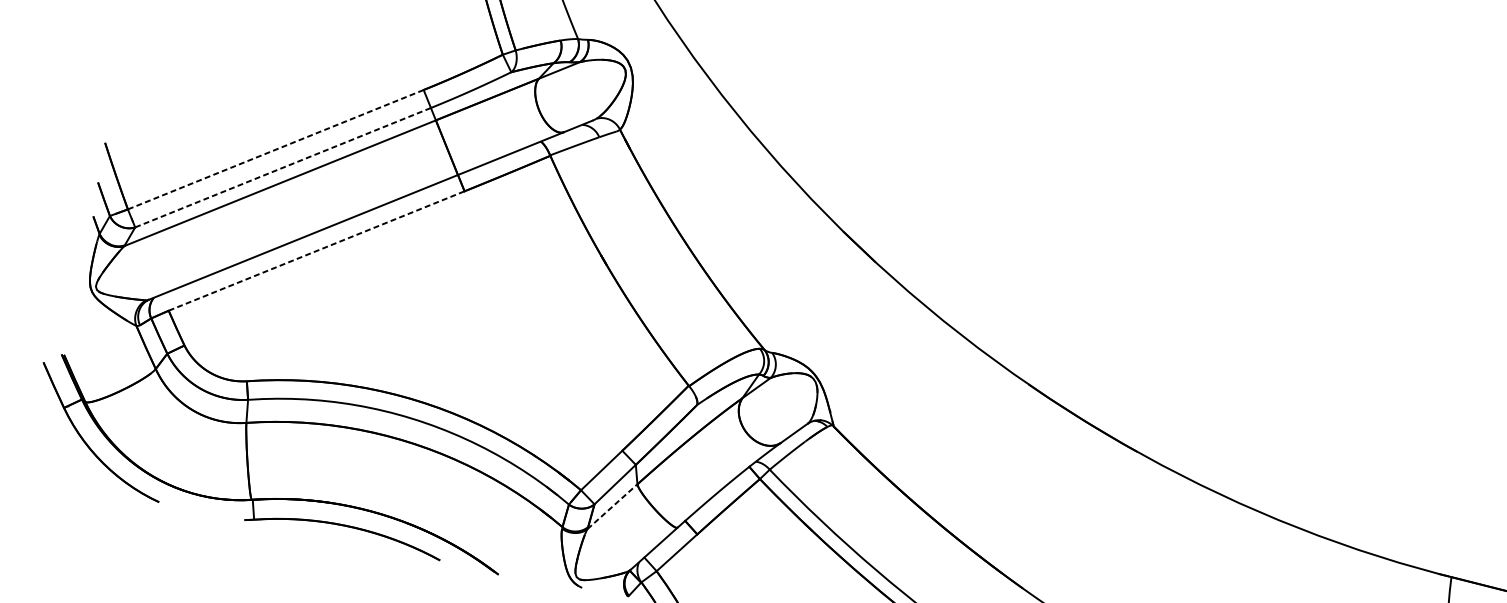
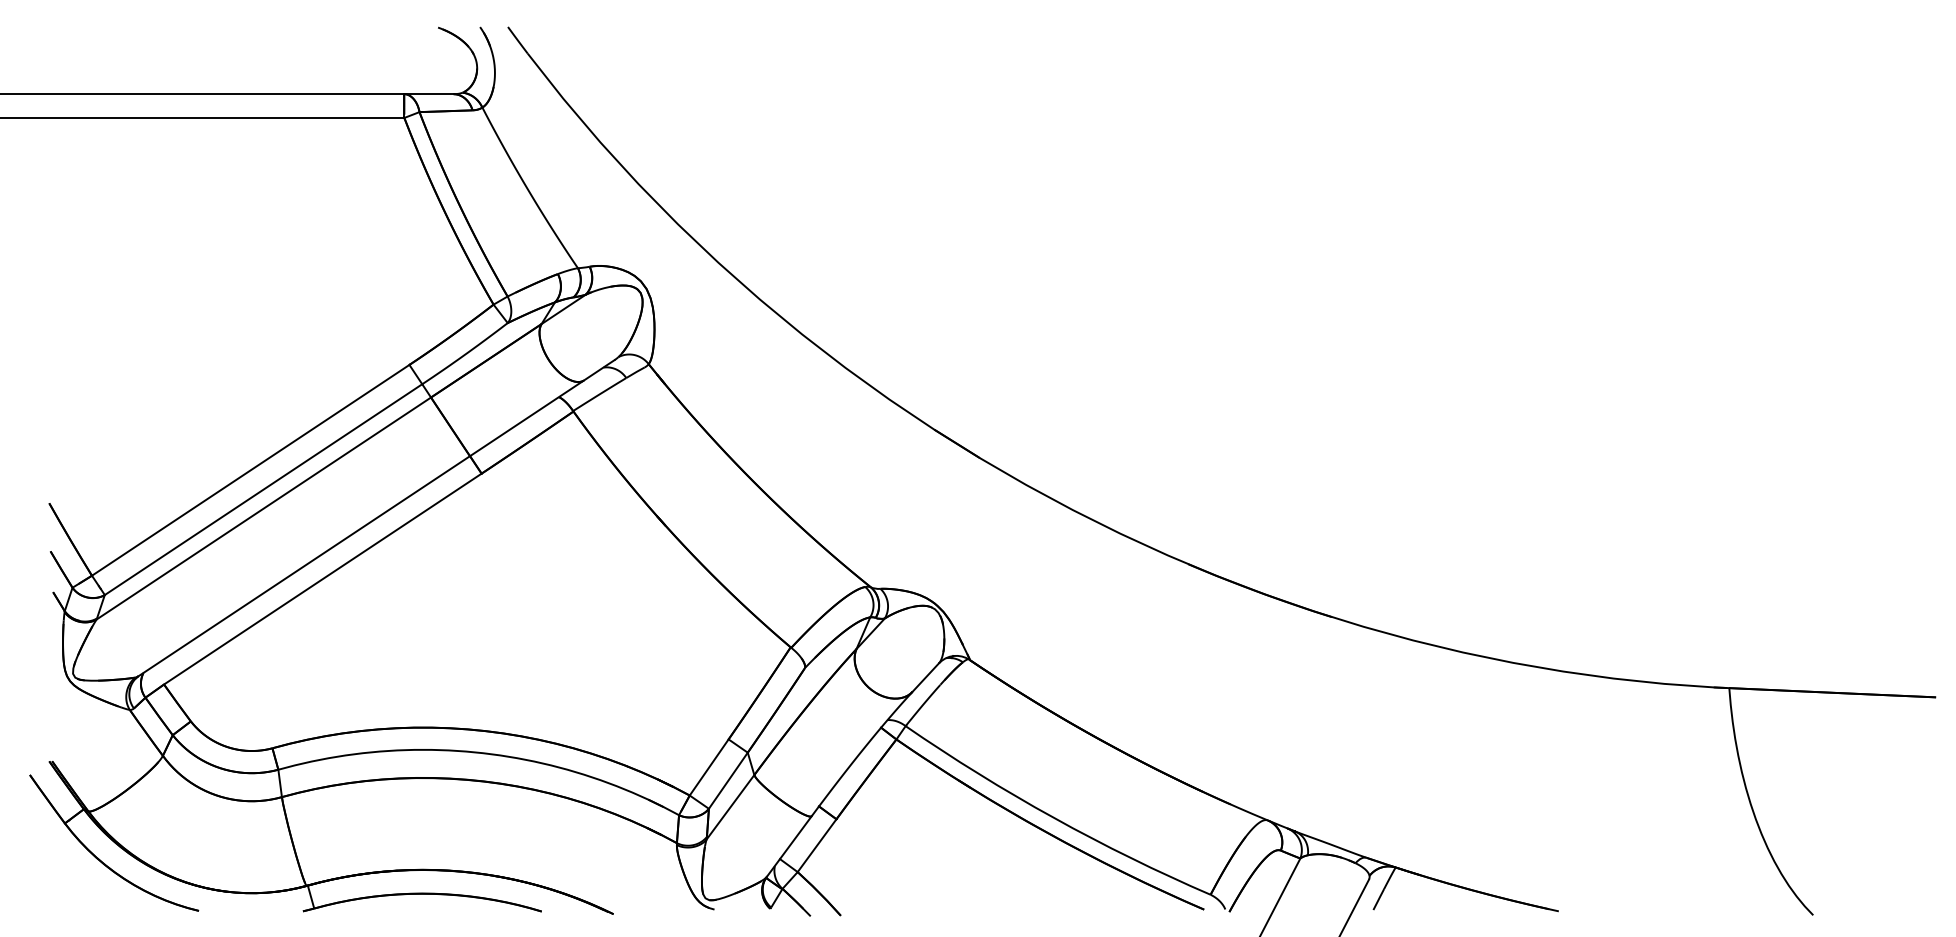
line: (275, 149) -> (250, 470), dashed -> solid
line: (283, 167) -> (263, 489), dashed -> solid
line: (316, 251) -> (322, 579), dashed -> solid
line: (612, 506) -> (730, 806), dashed -> solid

